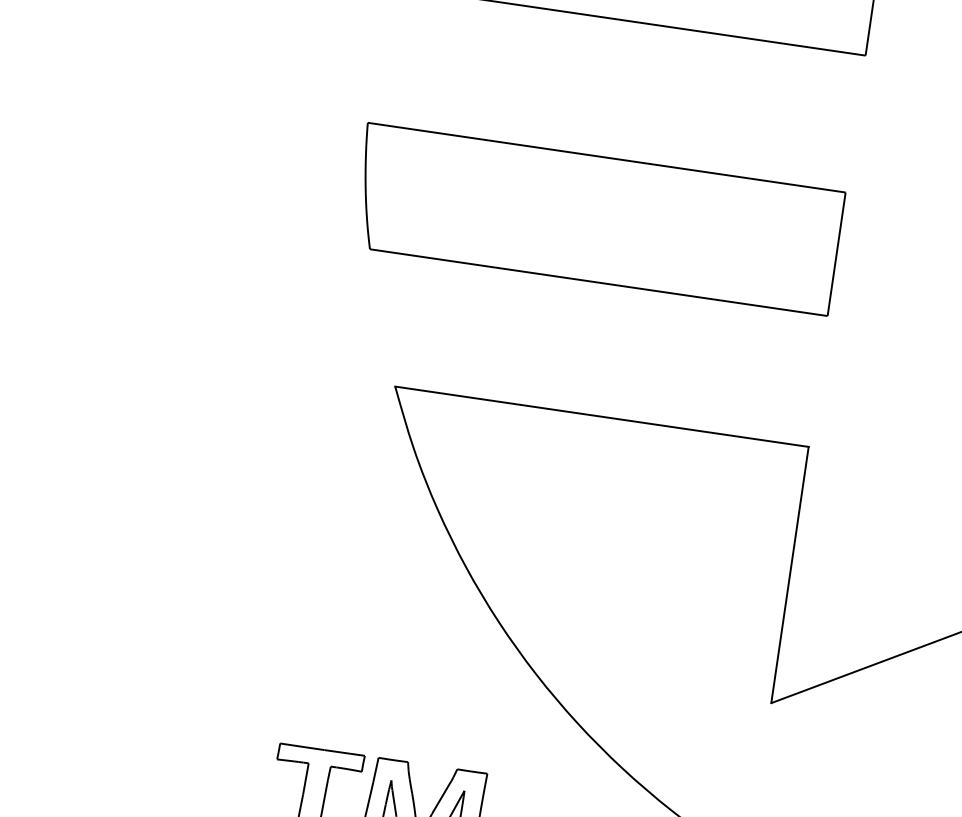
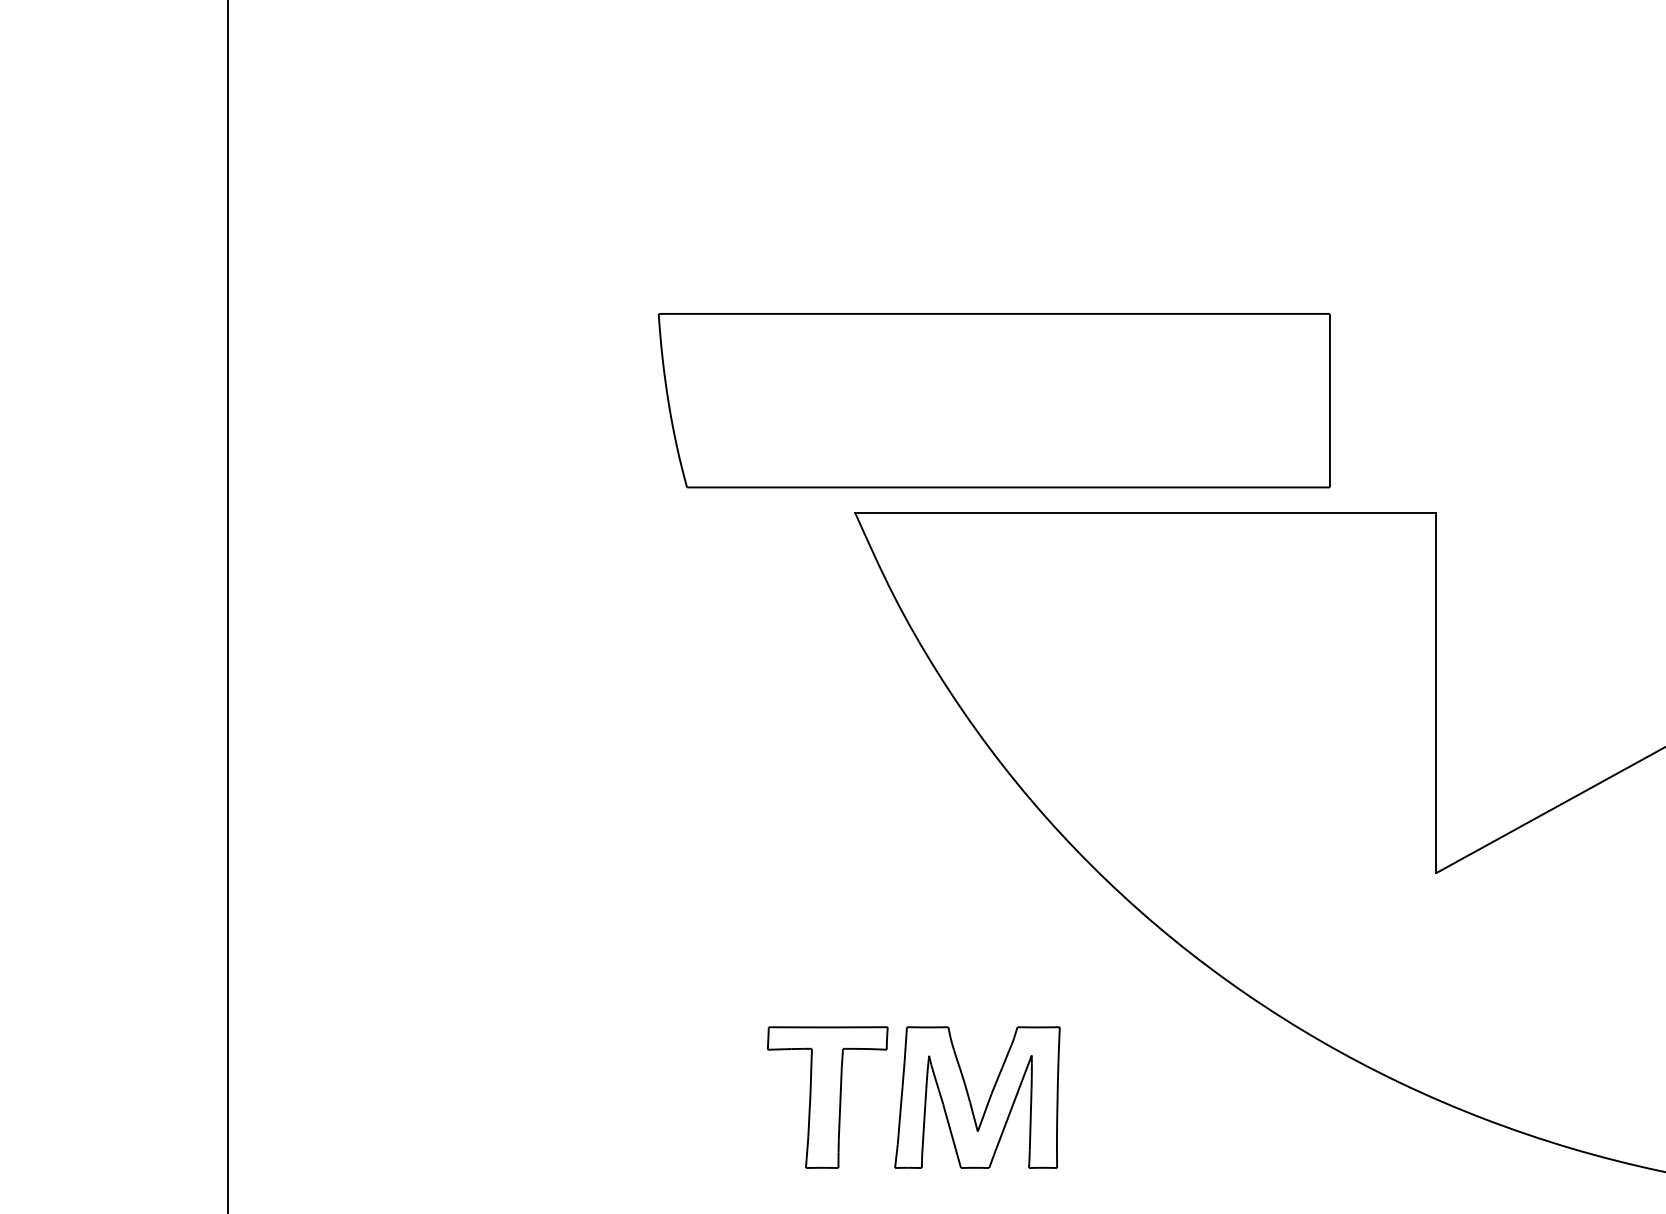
part: (597, 219) -> (993, 400), moved

